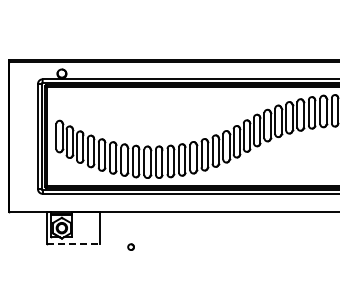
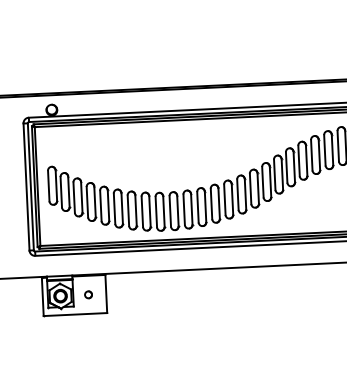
line: (73, 243) -> (75, 314), dashed -> solid
part: (130, 246) -> (87, 294), moved

